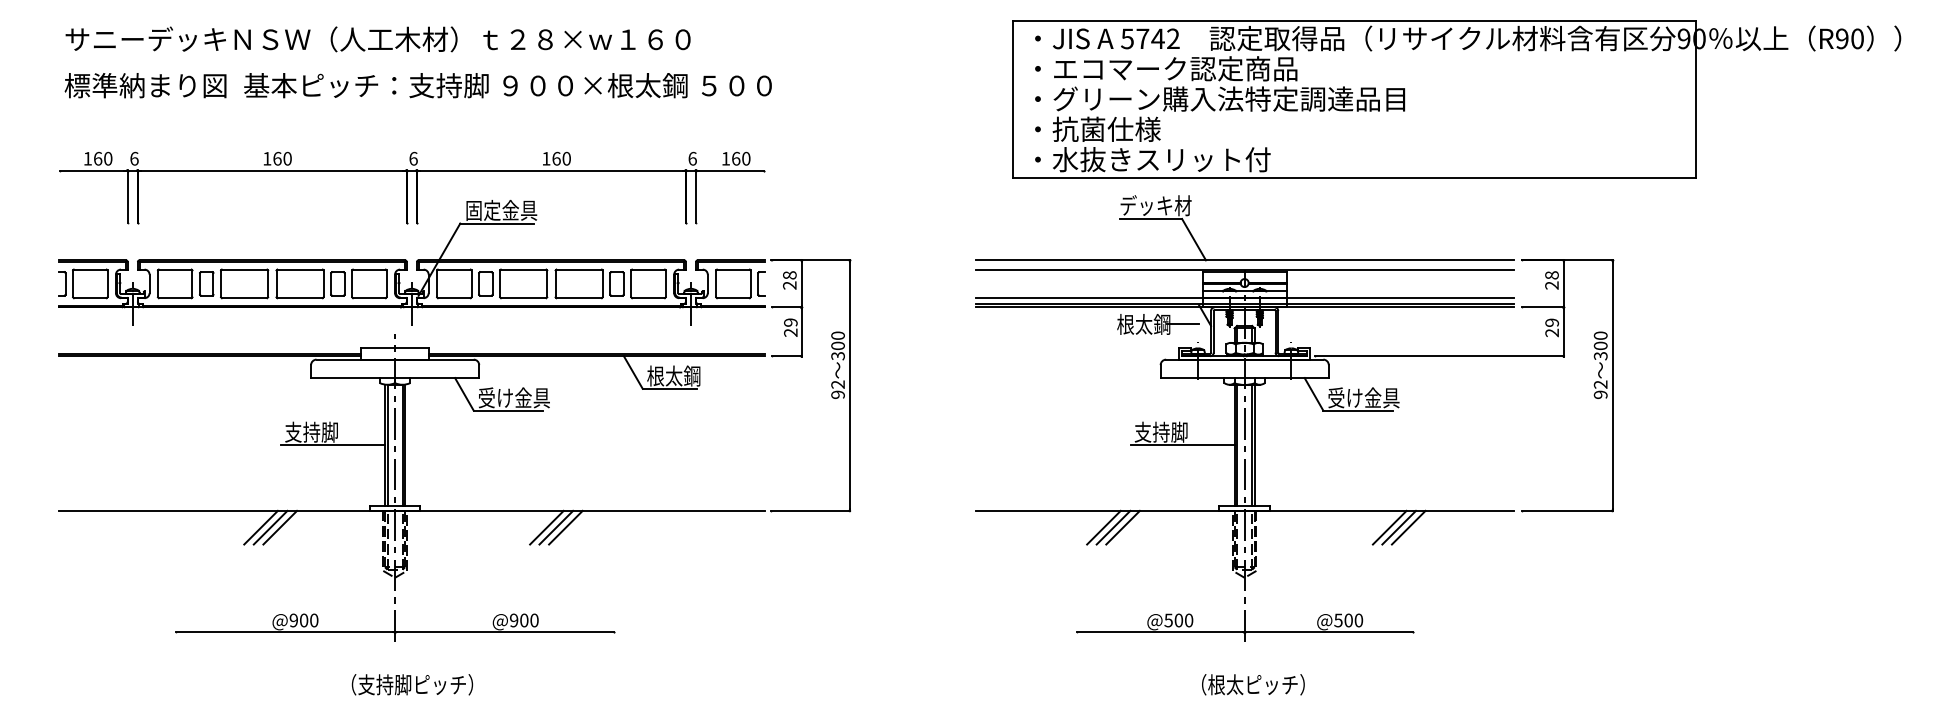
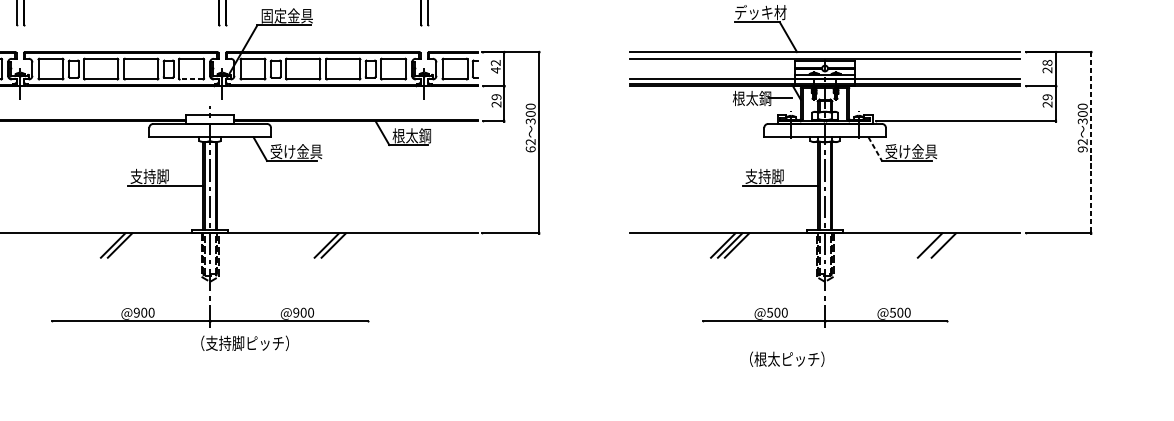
text: (789, 280) -> (495, 66), 28 -> 42
line: (368, 298) -> (190, 79), solid -> dashed
line: (1612, 384) -> (1091, 141), solid -> dashed
text: (837, 394) -> (530, 149), 92 -> 62
line: (1314, 394) -> (875, 149), solid -> dashed
line: (280, 527) -> (127, 245), removed
line: (546, 527) -> (319, 245), removed
line: (1398, 527) -> (936, 245), removed
text: (412, 684) -> (245, 343), moved
text: (1253, 684) -> (787, 359), moved

